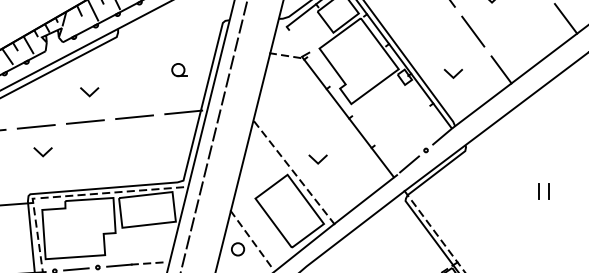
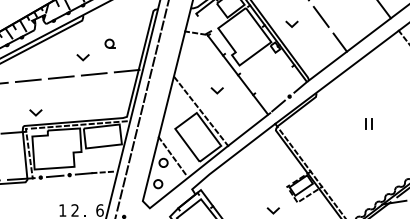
part: (178, 69) -> (109, 43), moved
line: (451, 74) -> (290, 24), moved
line: (87, 92) -> (81, 57), moved
line: (40, 151) -> (34, 112), moved
line: (315, 159) -> (215, 90), moved

